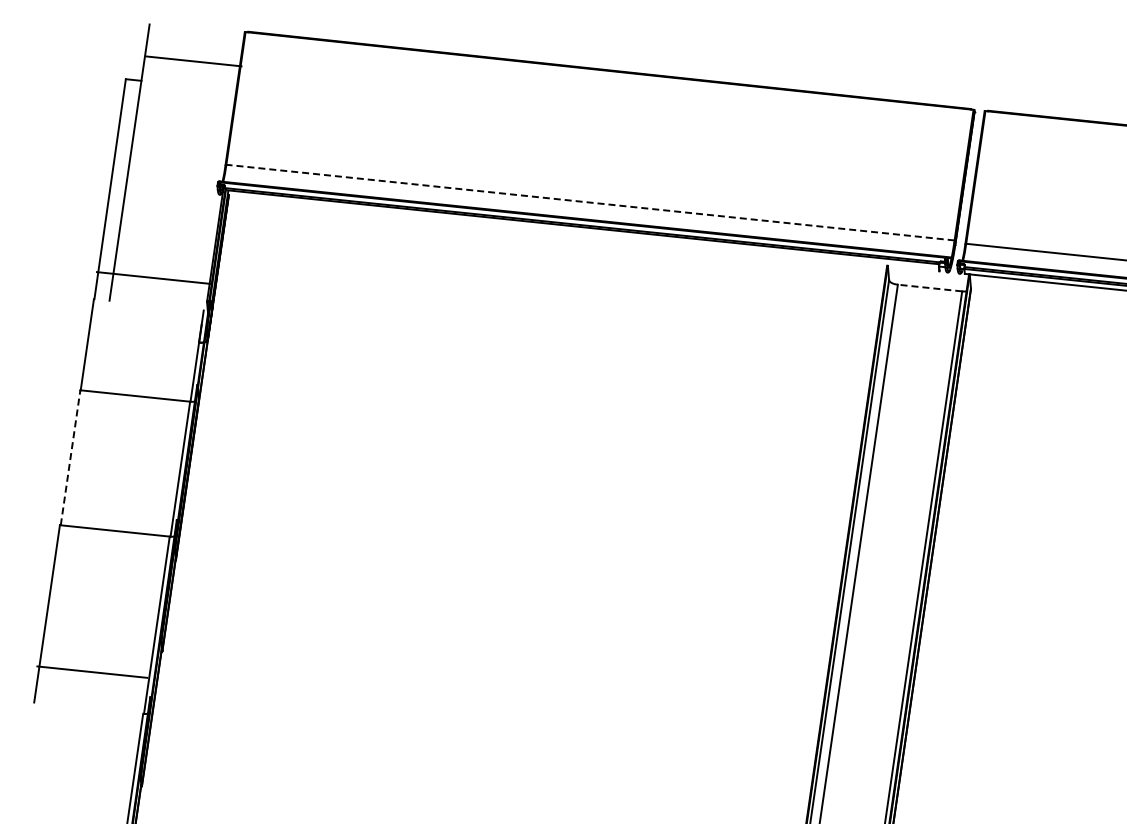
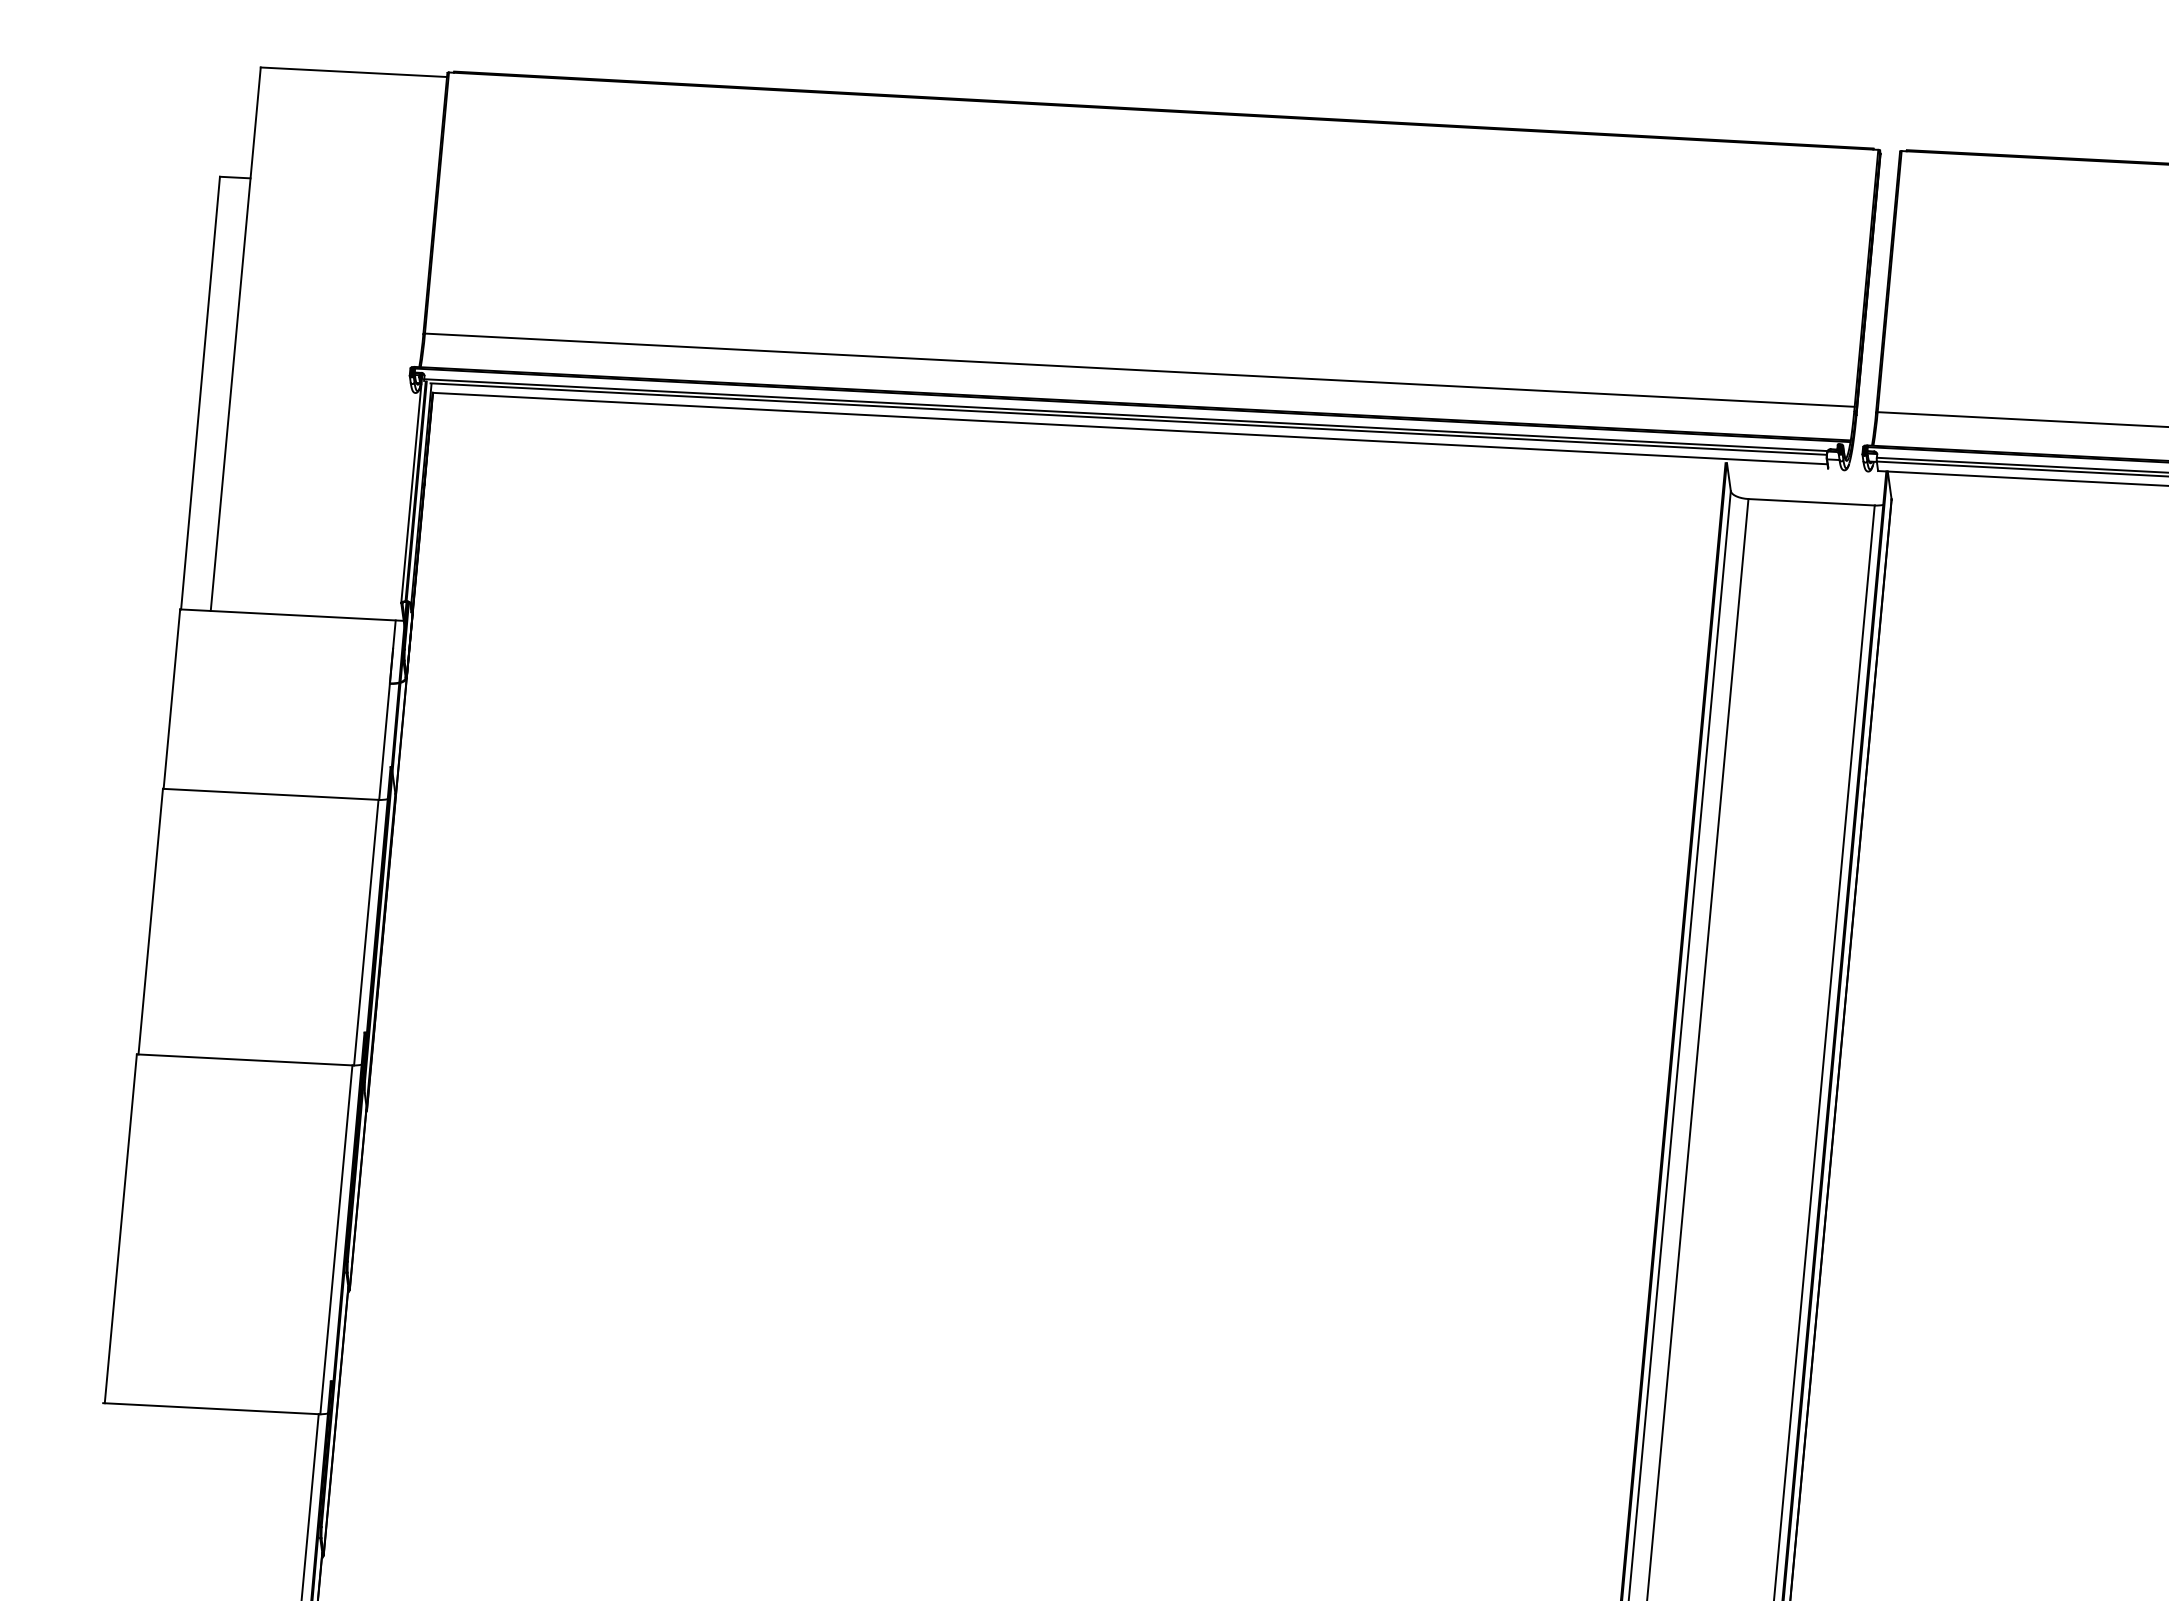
line: (193, 61) -> (352, 72), moved
line: (589, 202) -> (1137, 370), dashed -> solid
line: (583, 232) -> (1129, 429), added
line: (153, 277) -> (291, 614), moved
line: (929, 288) -> (1810, 503), dashed -> solid
line: (70, 457) -> (150, 921), dashed -> solid
line: (92, 671) -> (211, 1407), moved

